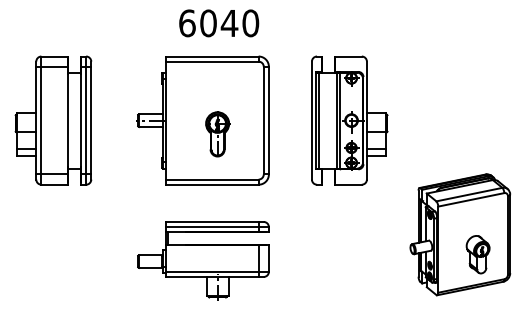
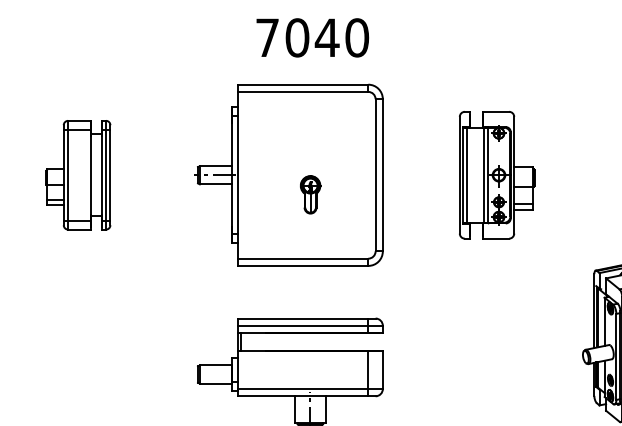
text: (187, 23) -> (267, 38), 6040 -> 7040
part: (53, 120) -> (78, 175), size x0.6
part: (349, 120) -> (496, 175), size x0.7
part: (217, 134) -> (310, 194), size x0.6

